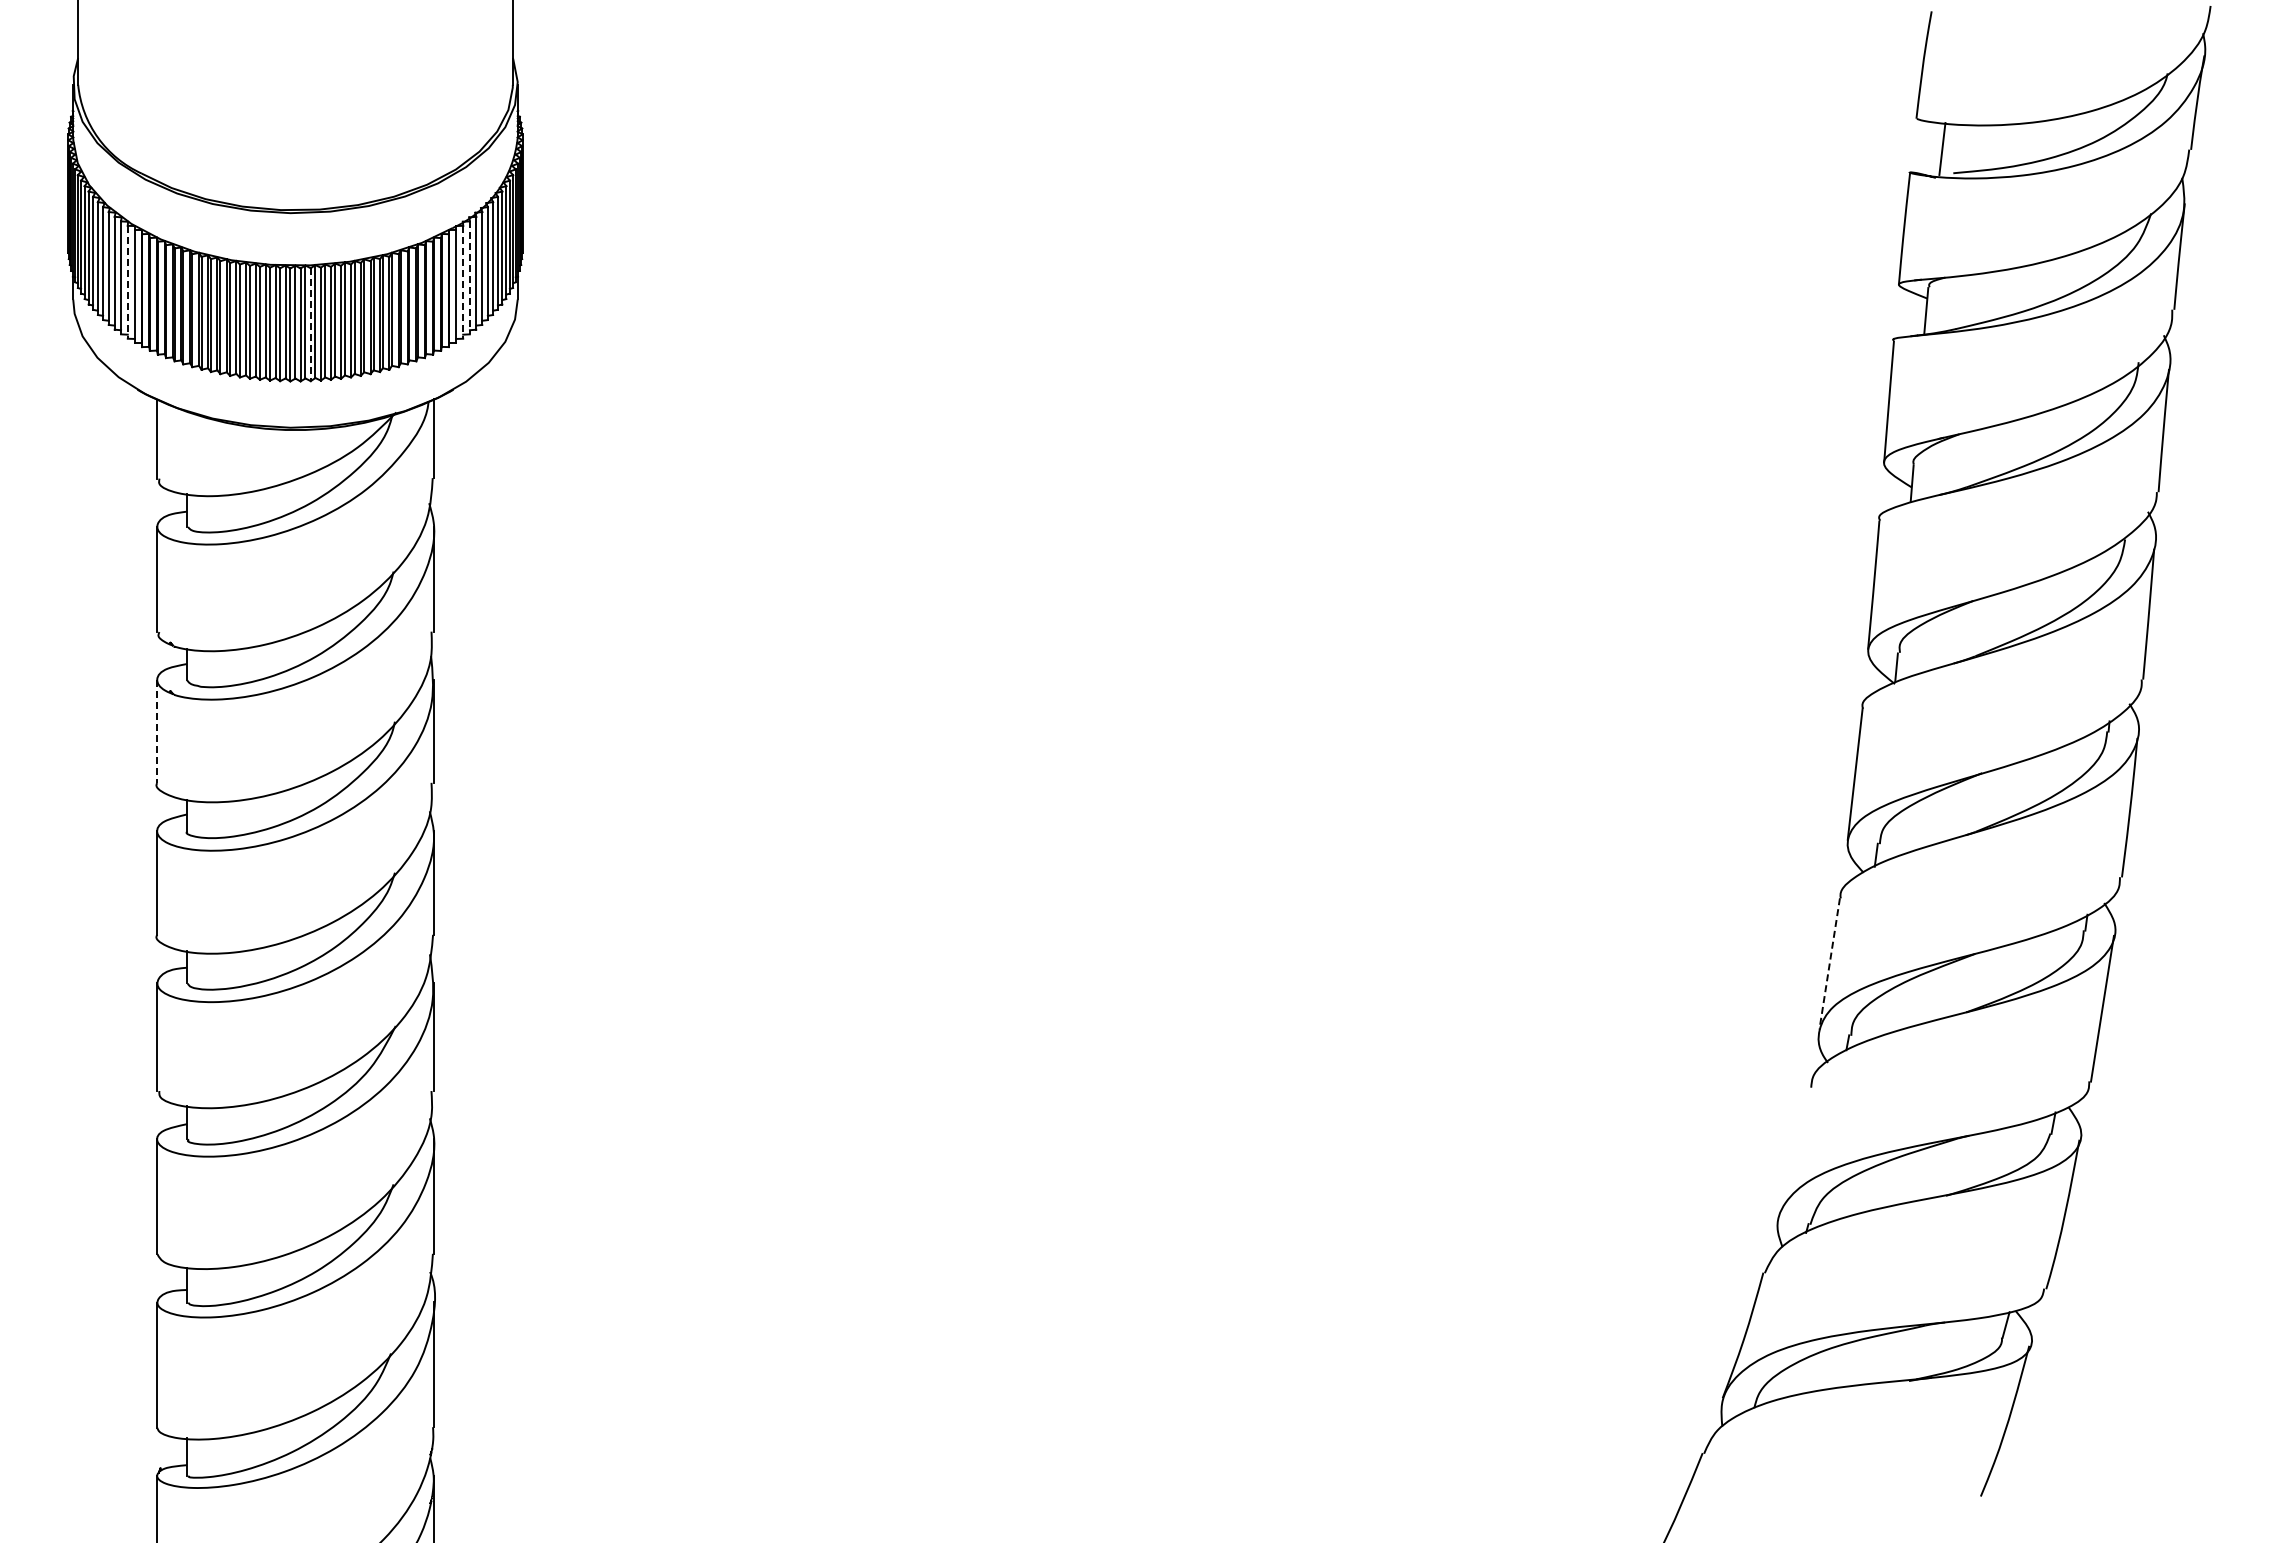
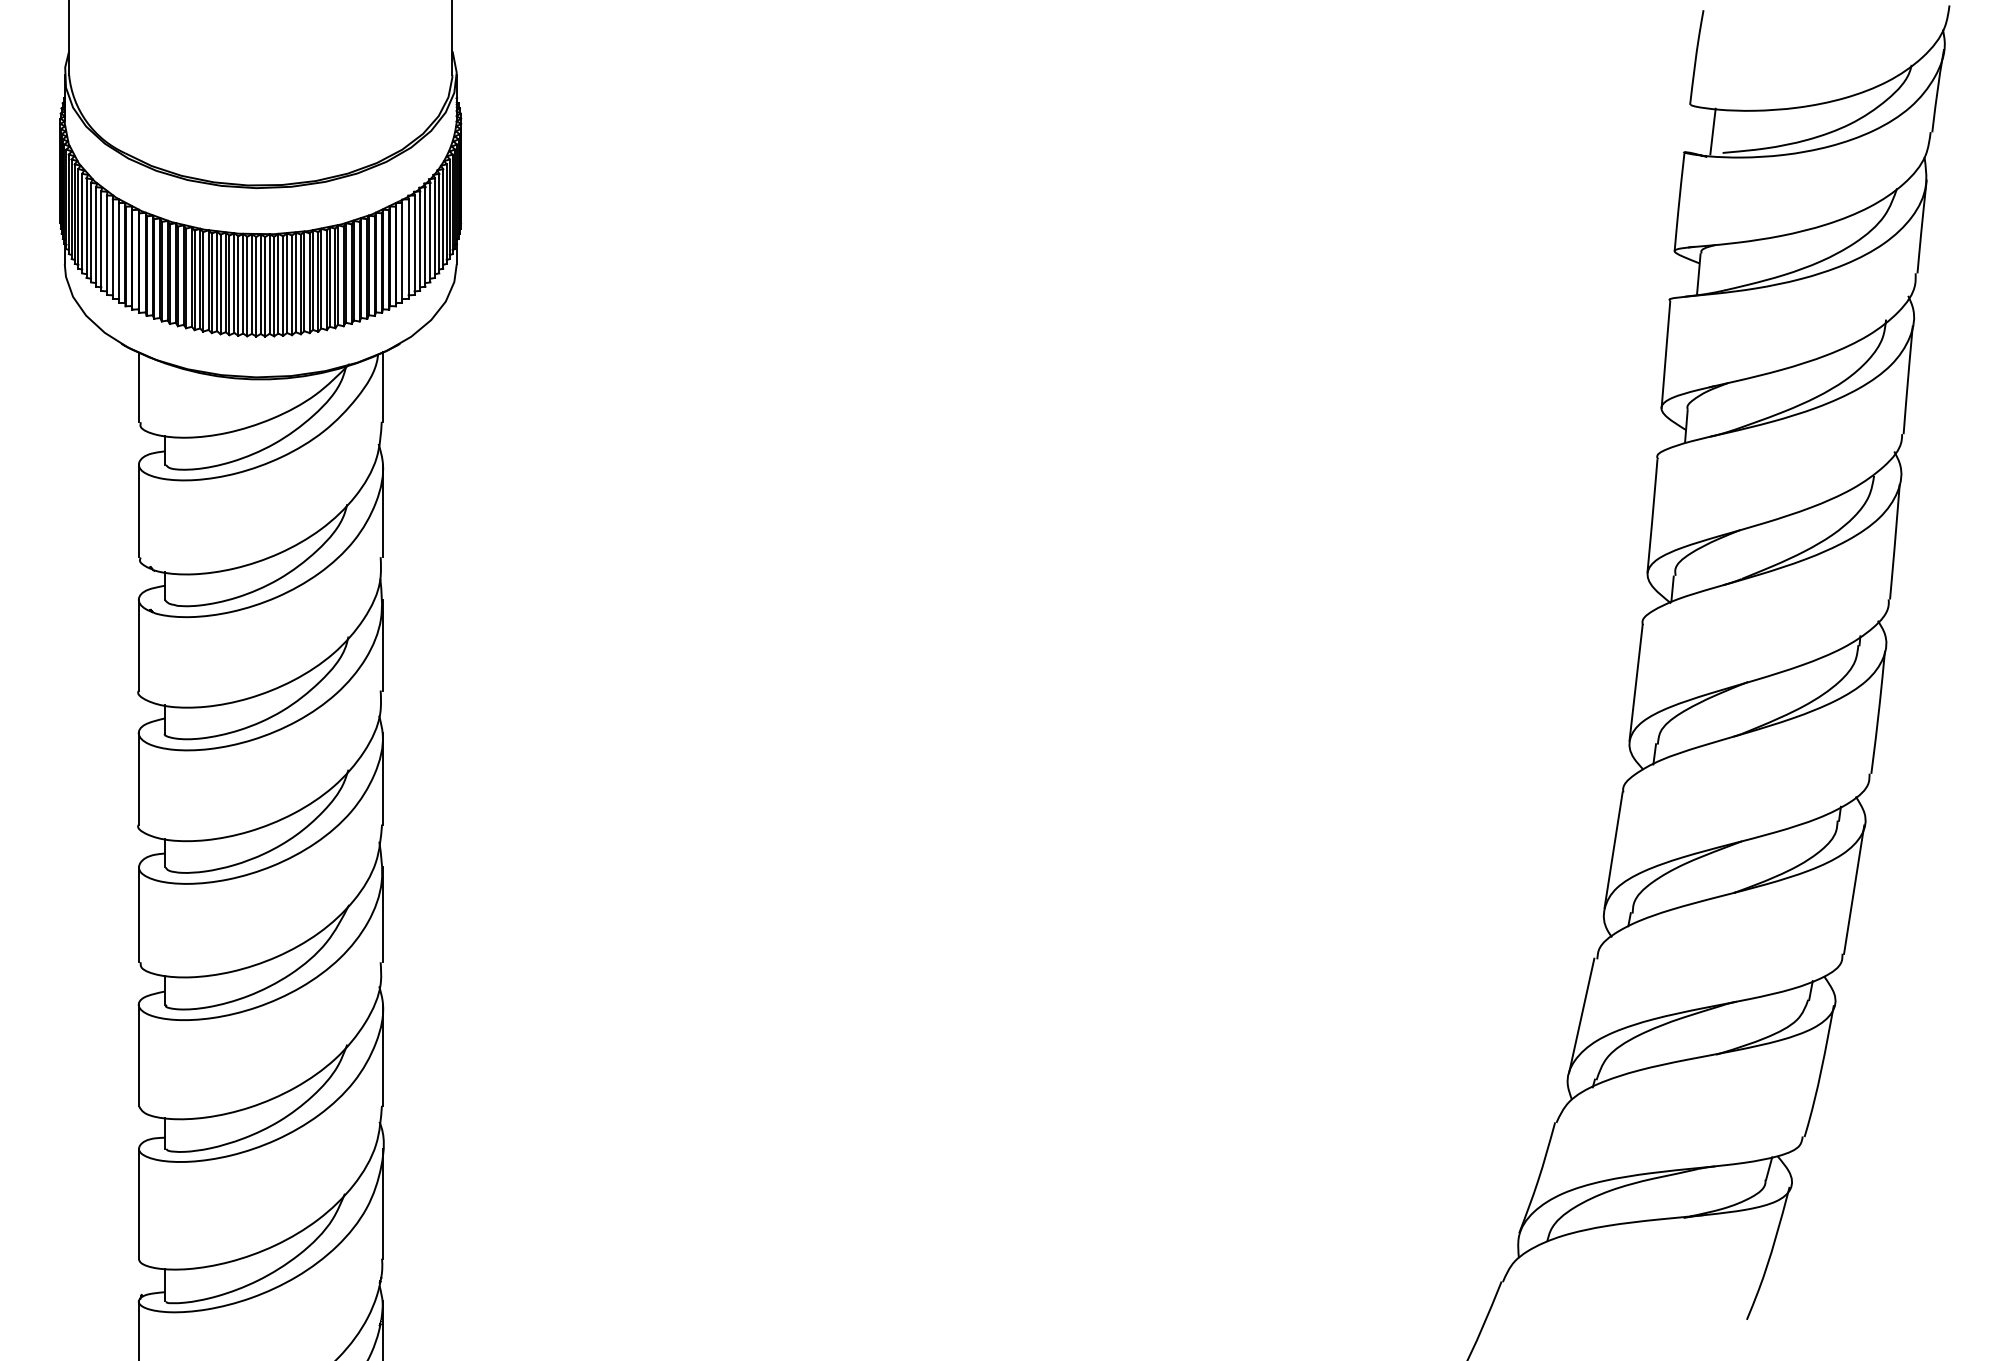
line: (469, 278) -> (414, 245), dashed -> solid
line: (127, 282) -> (112, 249), dashed -> solid
line: (463, 282) -> (408, 249), dashed -> solid
line: (310, 325) -> (273, 287), dashed -> solid
line: (157, 732) -> (139, 646), dashed -> solid
line: (1829, 964) -> (1613, 850), dashed -> solid
line: (1793, 1151) -> (1581, 1015), added

